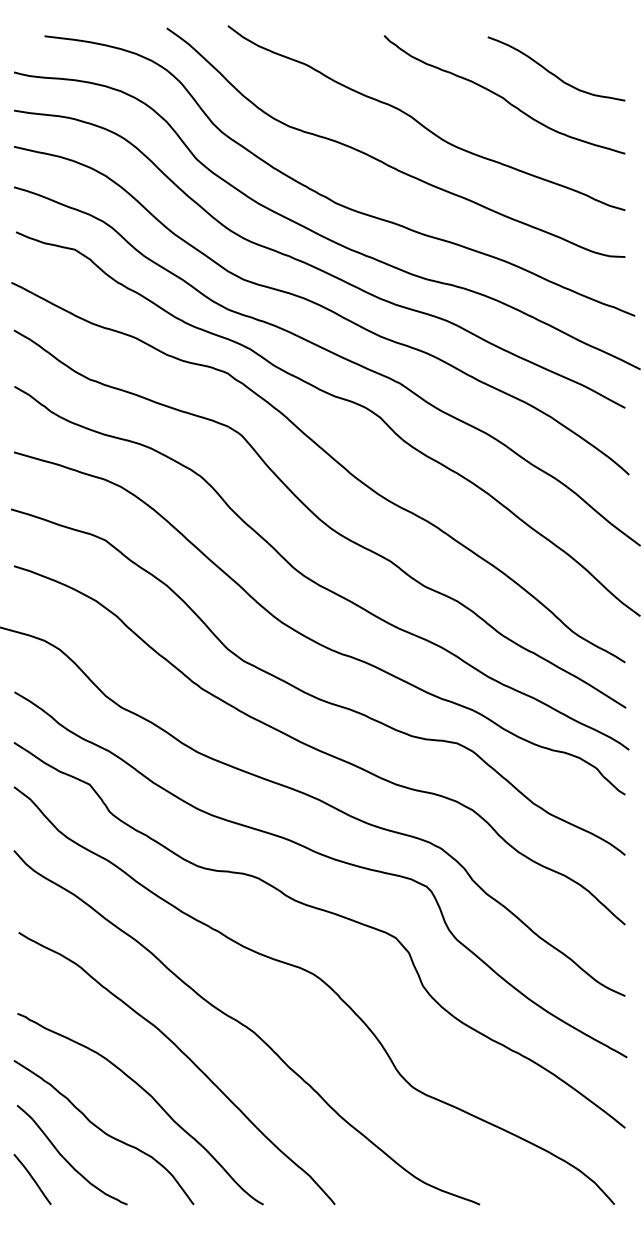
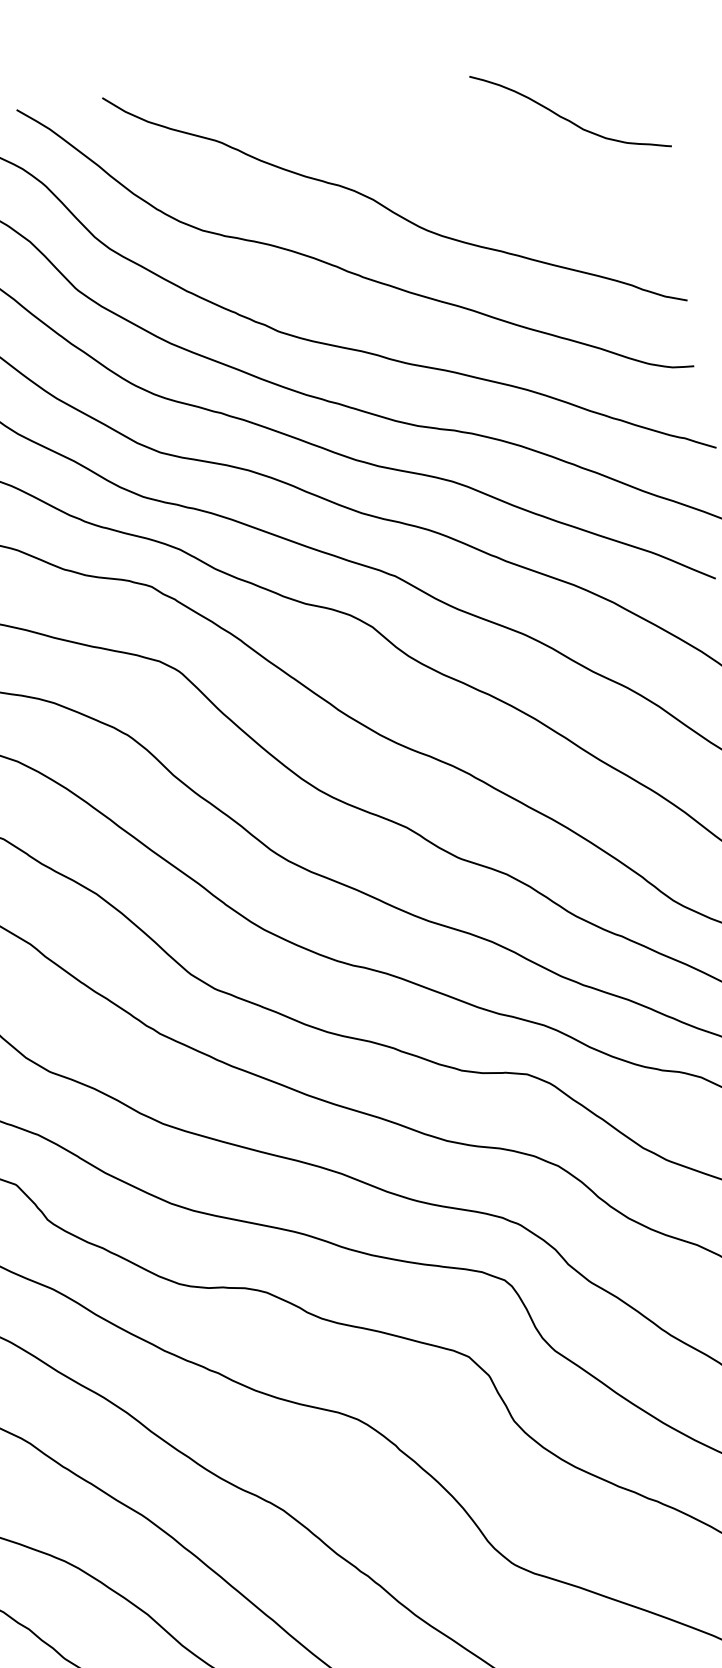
curve: (502, 96) -> (498, 158), removed

